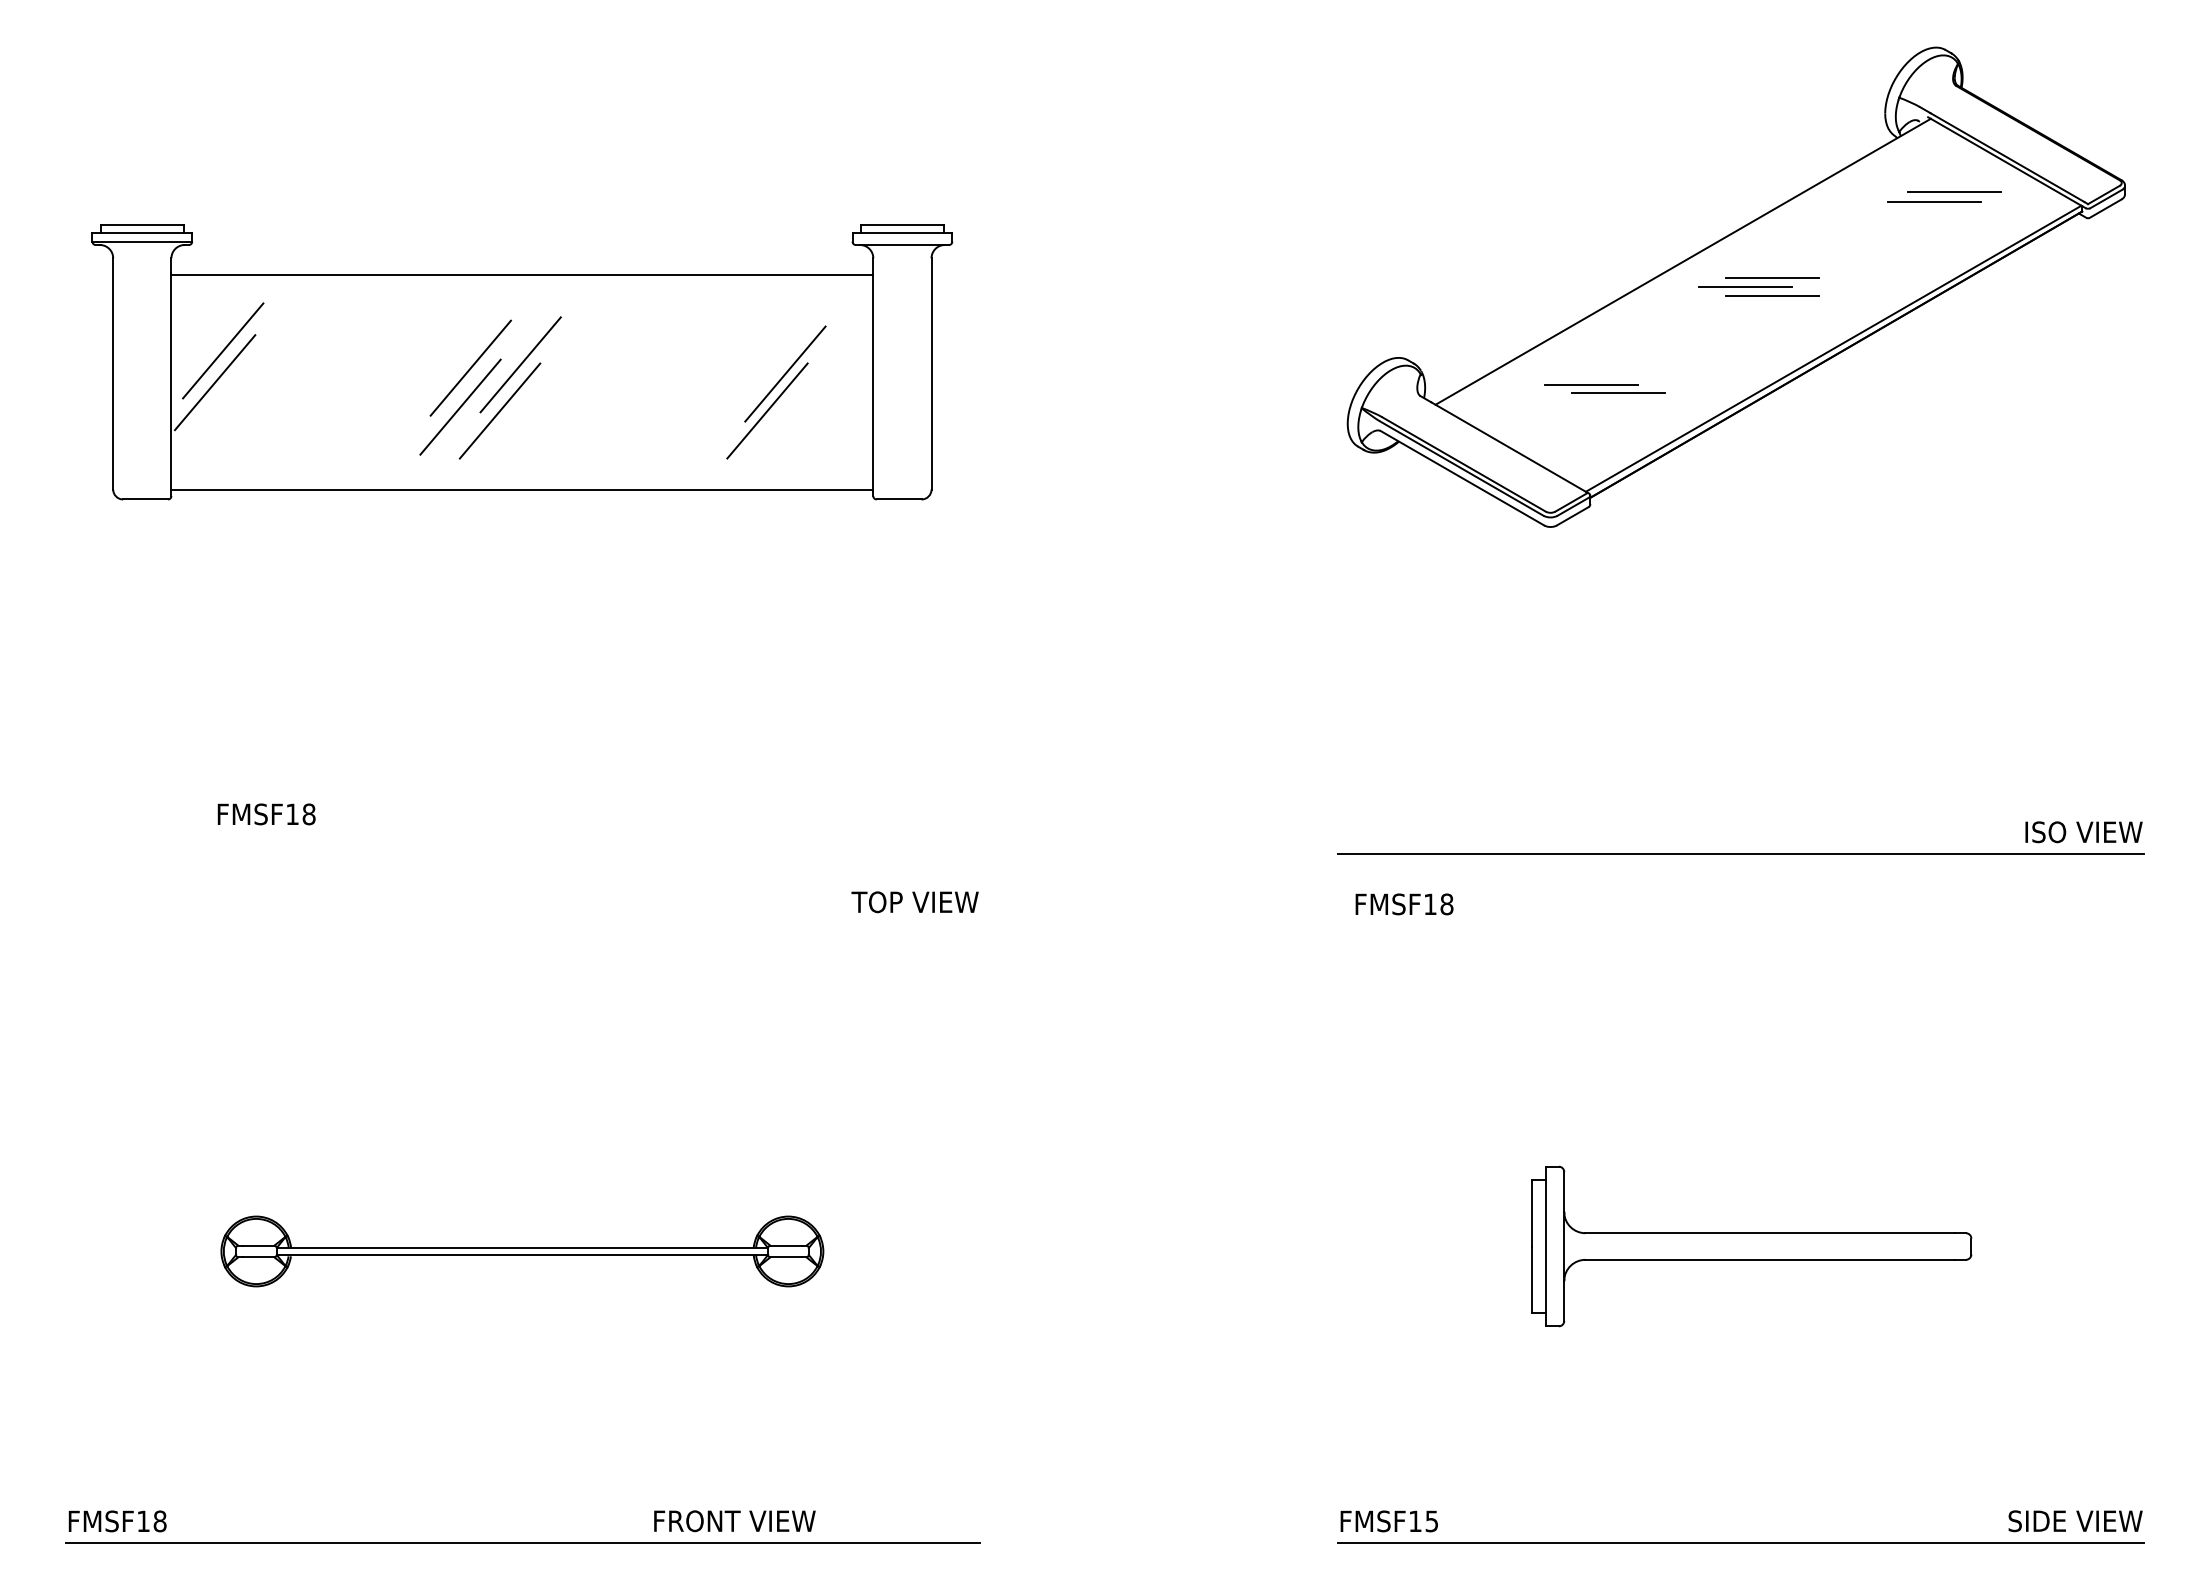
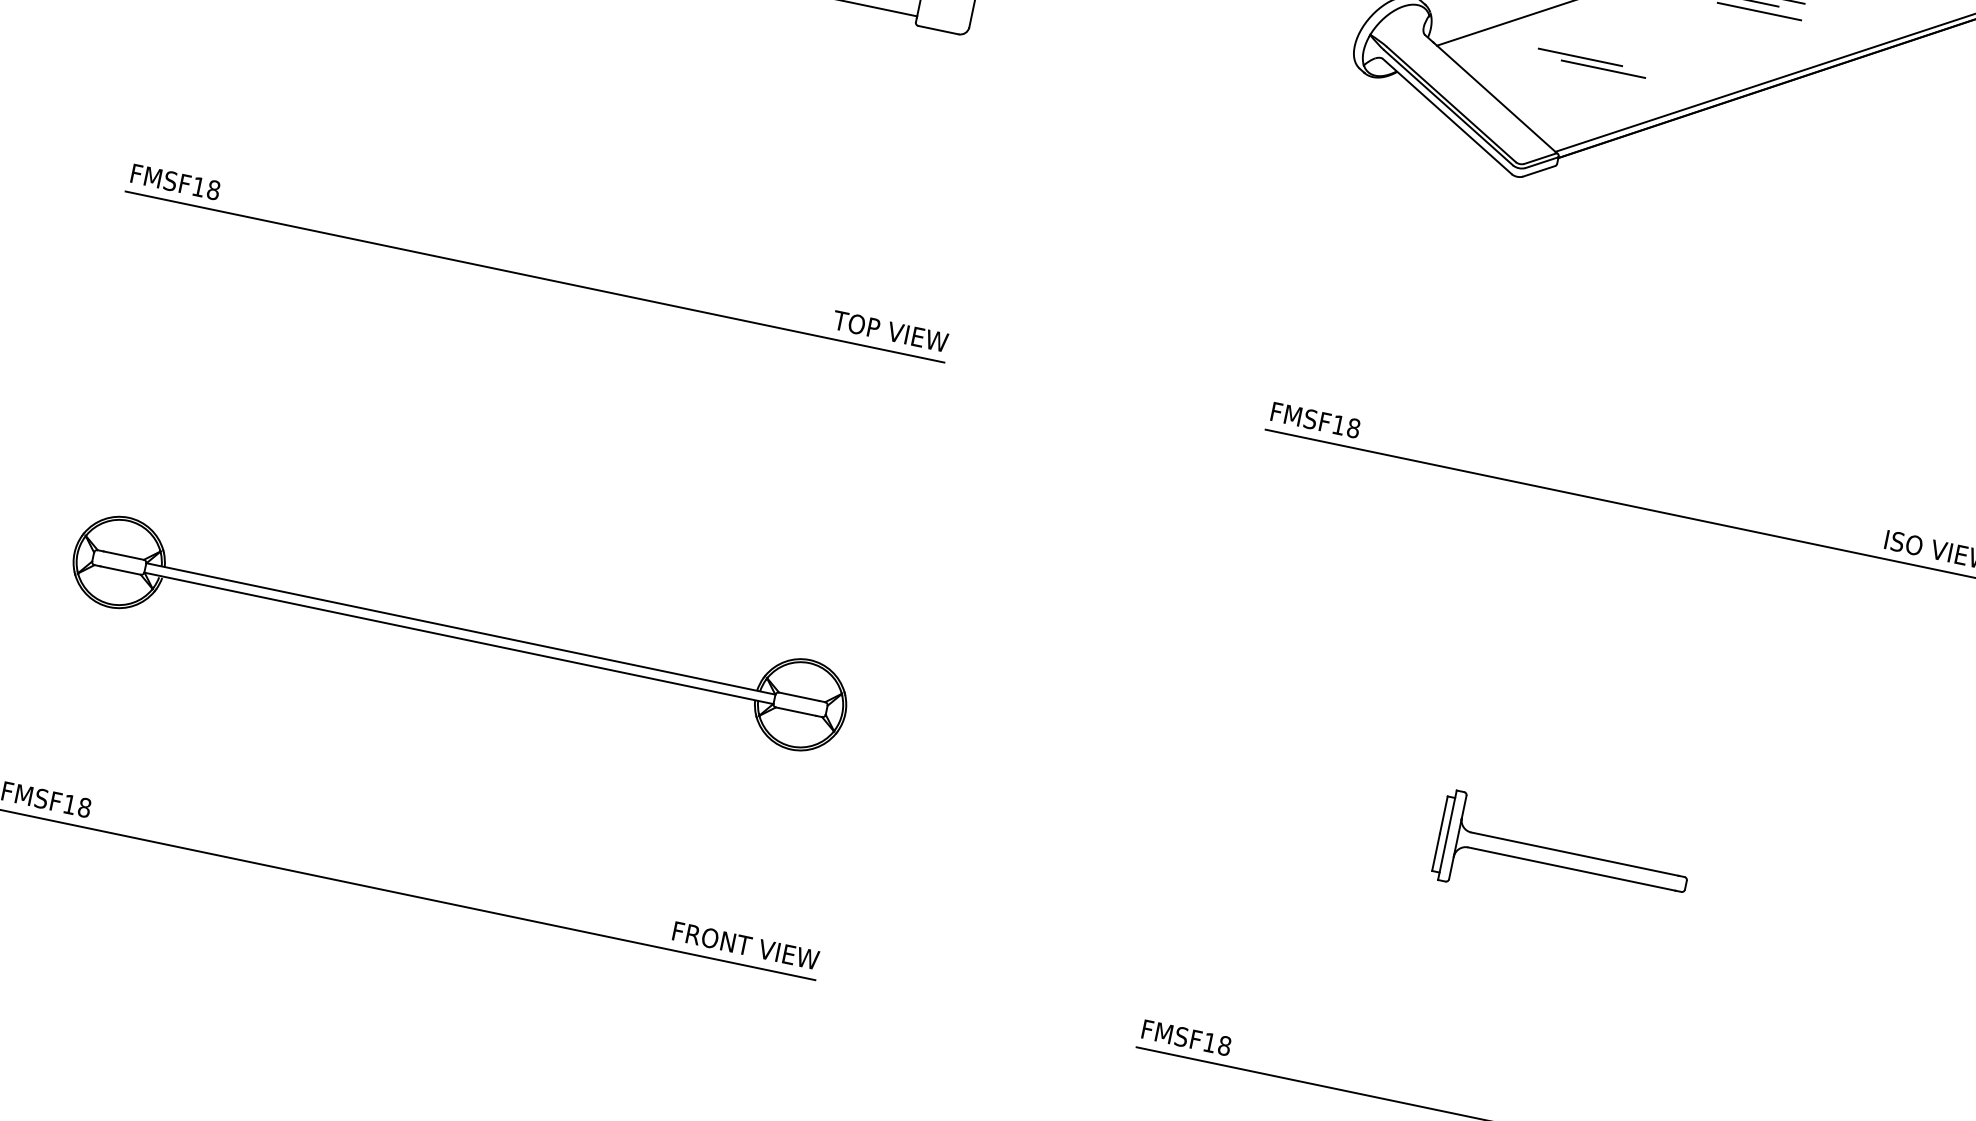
text: (266, 814) -> (175, 182), moved
line: (522, 853) -> (534, 276), added
text: (914, 902) -> (889, 331), moved
text: (1404, 904) -> (1315, 420), moved
part: (1751, 1246) -> (1562, 859), size x0.62
part: (522, 1251) -> (460, 633), size x1.43
text: (734, 1521) -> (745, 945), moved
text: (1431, 1521) -> (1224, 1045), FMSF15 -> FMSF18

